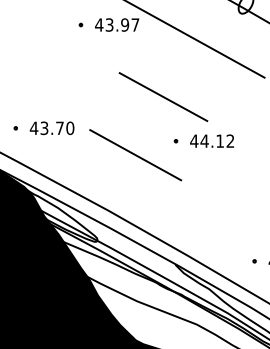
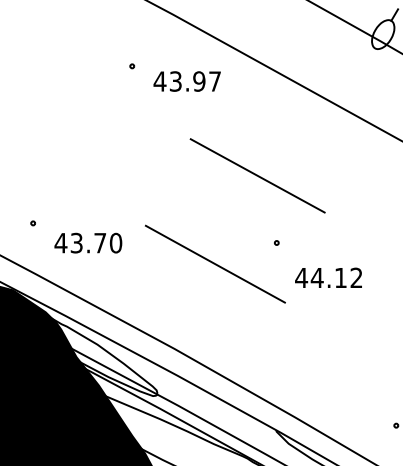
text: (117, 24) -> (187, 80), moved
text: (51, 128) -> (87, 243), moved
text: (211, 140) -> (327, 276), moved

